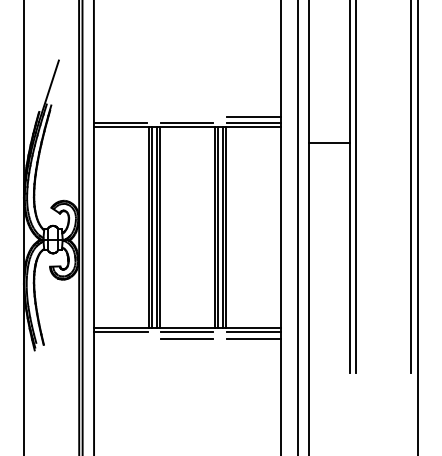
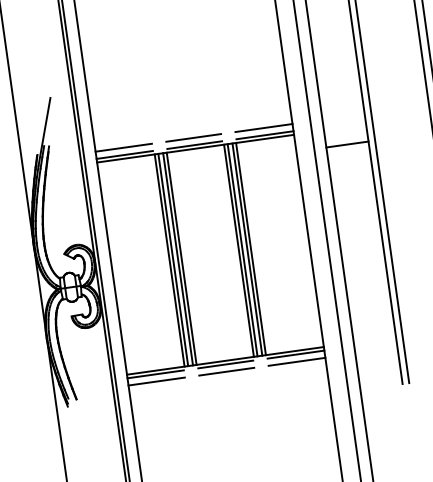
line: (120, 116) -> (123, 147), added
line: (187, 116) -> (194, 137), added
line: (120, 338) -> (156, 381), added

